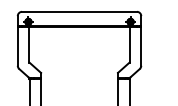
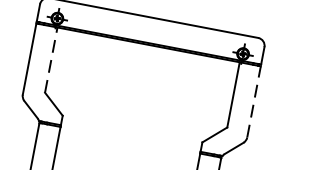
line: (29, 44) -> (51, 60), solid -> dashed
line: (141, 46) -> (254, 102), solid -> dashed

